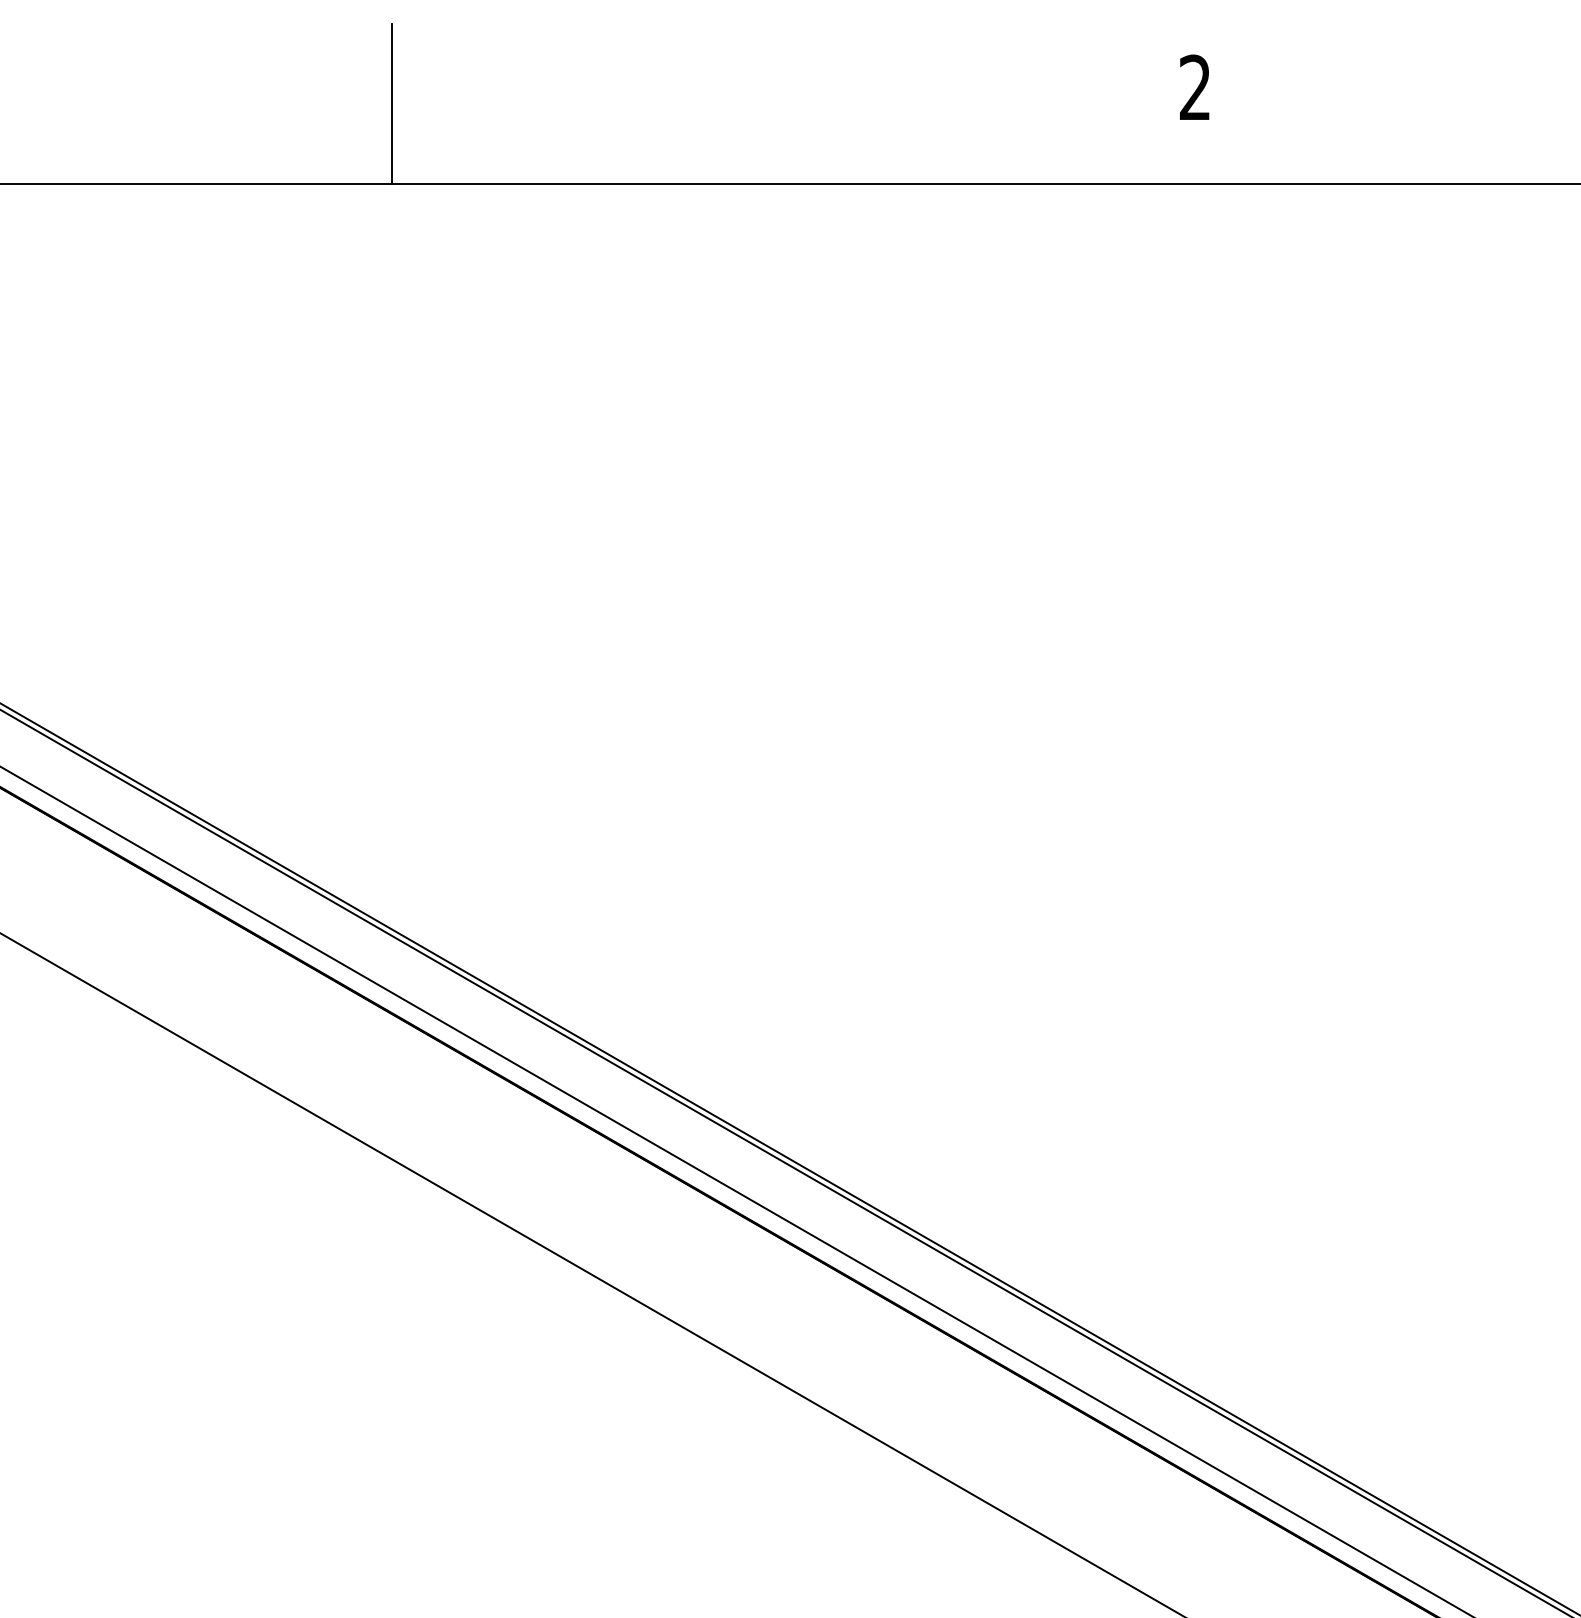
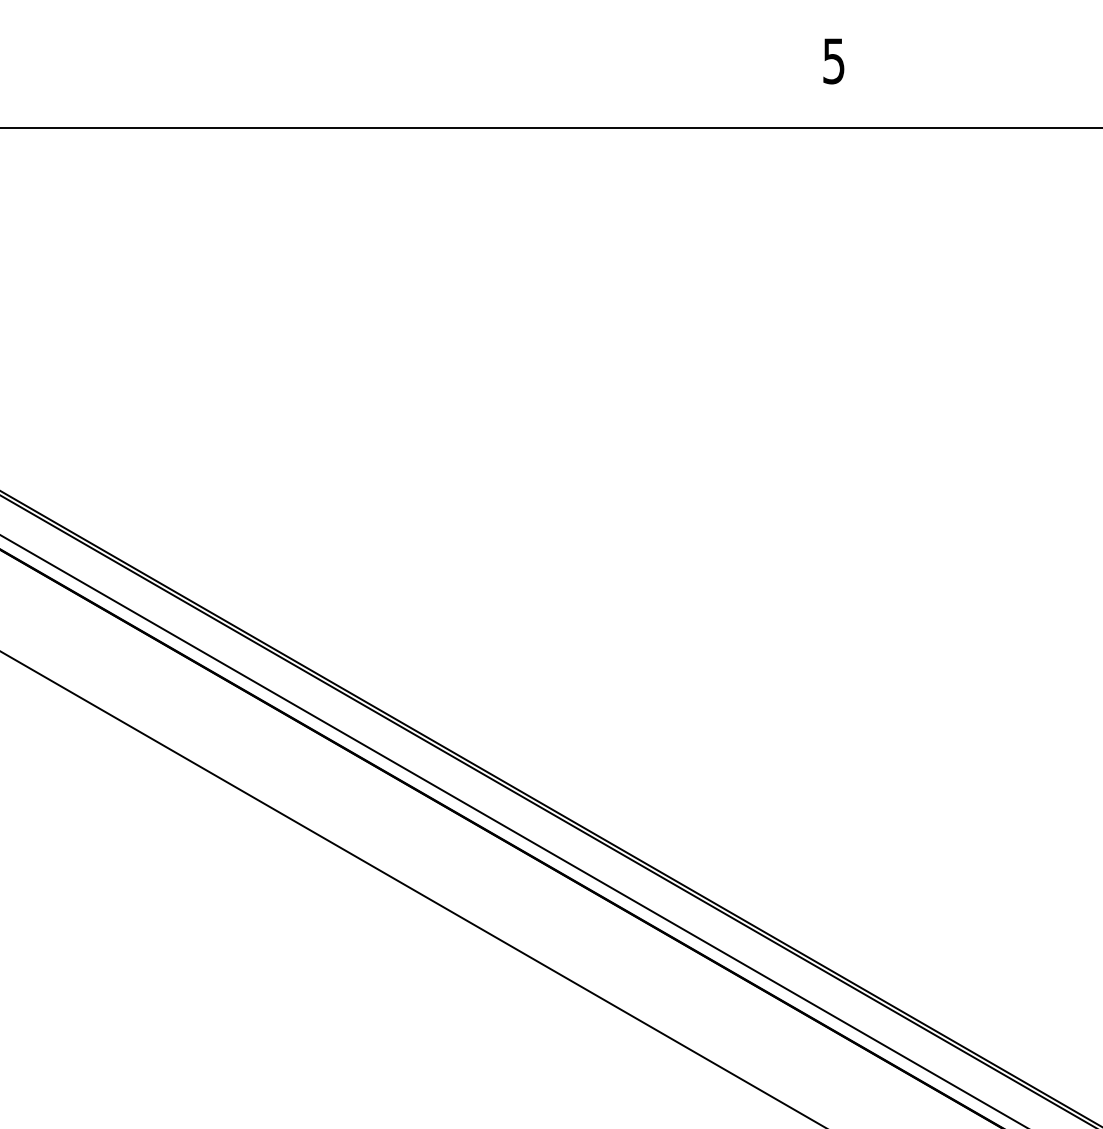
text: (1194, 88) -> (833, 61), 2 -> 5
line: (392, 103) -> (273, 72), removed

